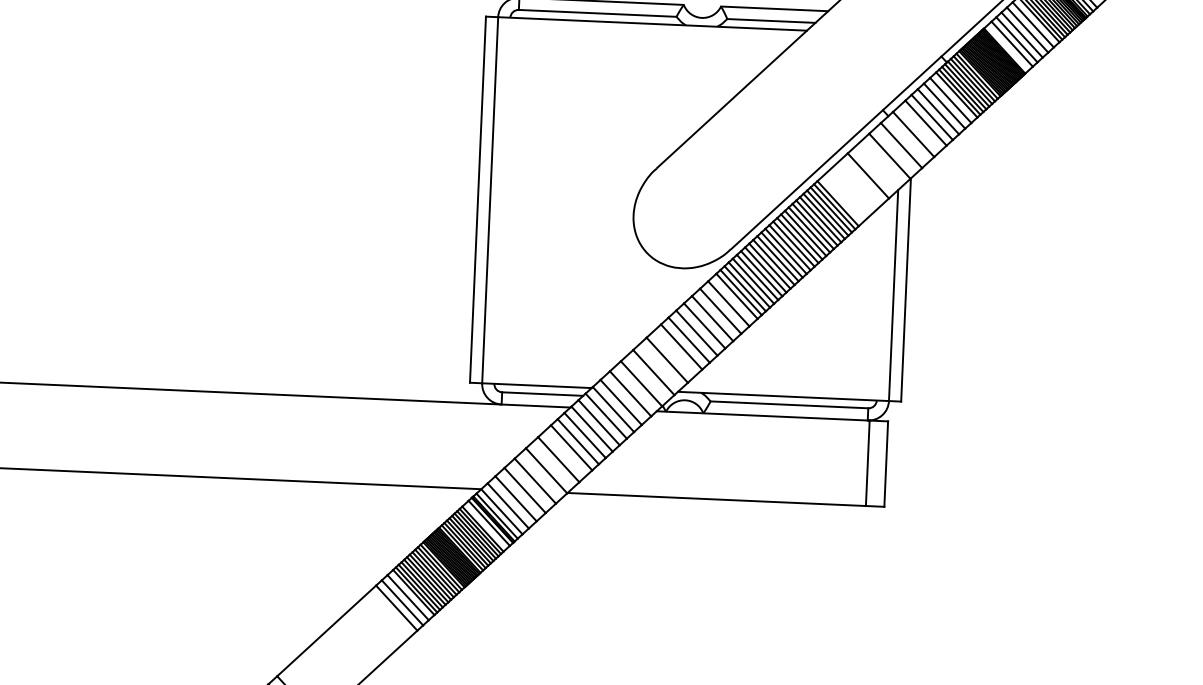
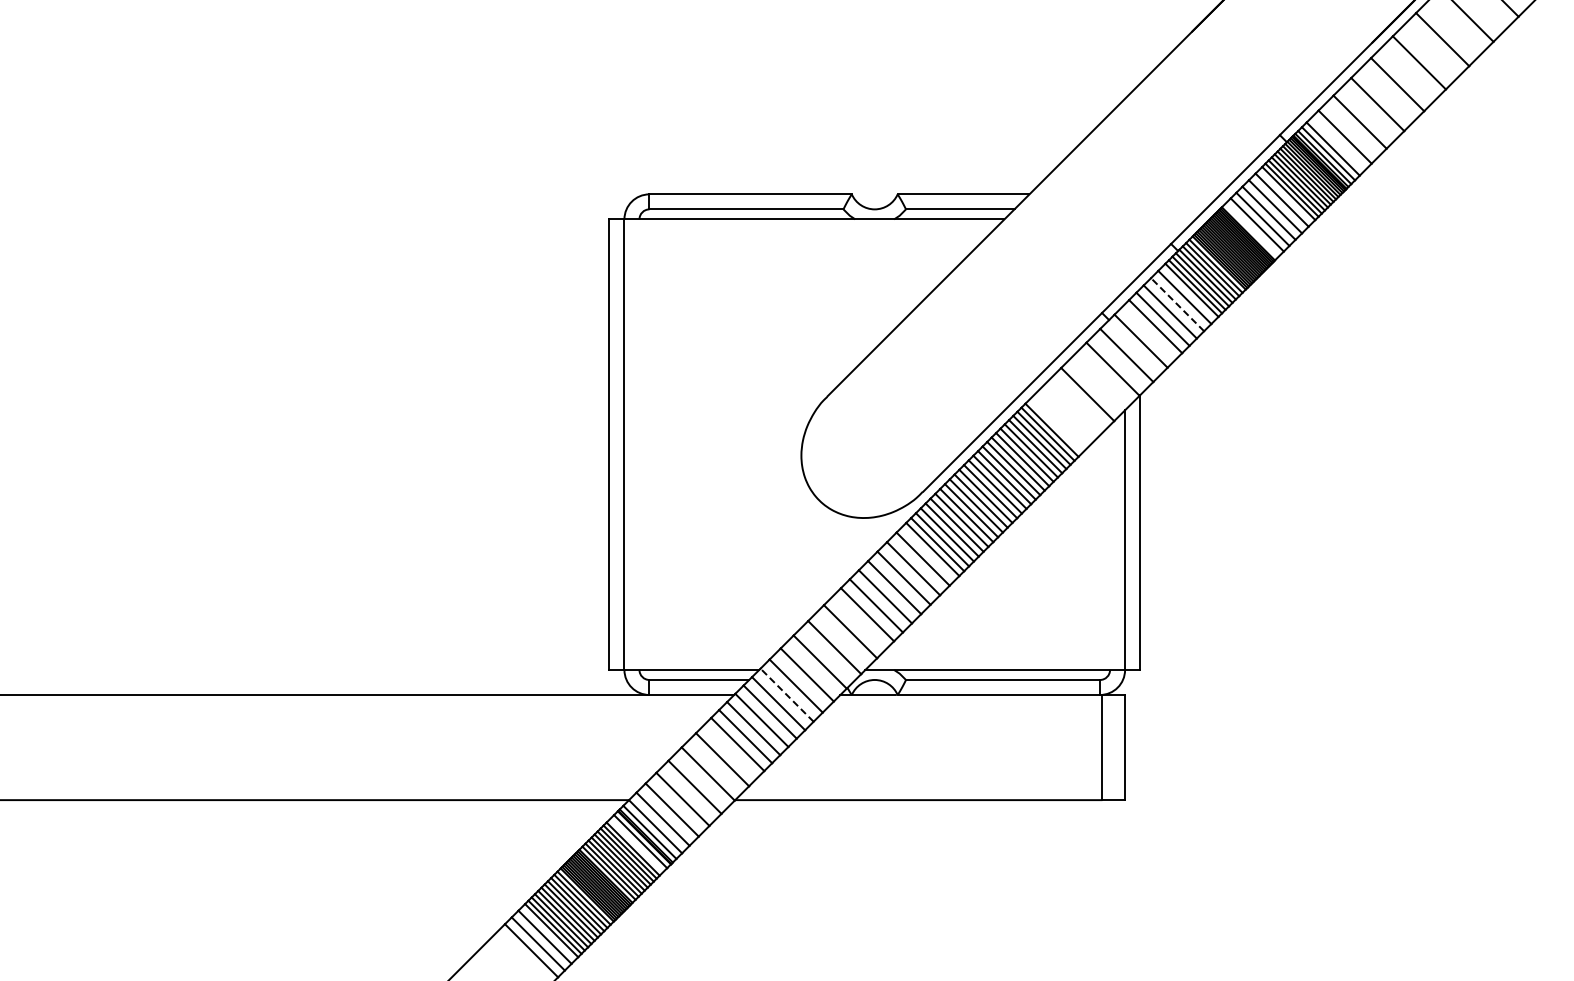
line: (944, 105) -> (1177, 304), solid -> dashed
line: (613, 409) -> (787, 695), solid -> dashed

